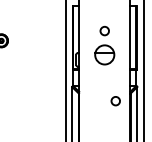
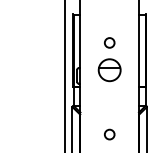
circle: (115, 101) -> (109, 134), moved

